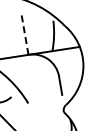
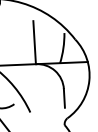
line: (24, 33) -> (34, 42), dashed -> solid

